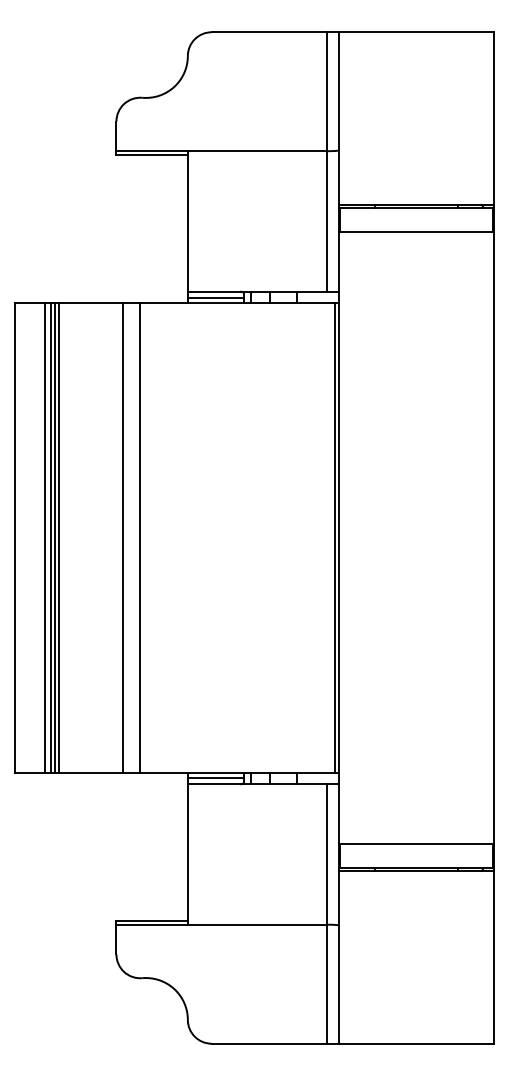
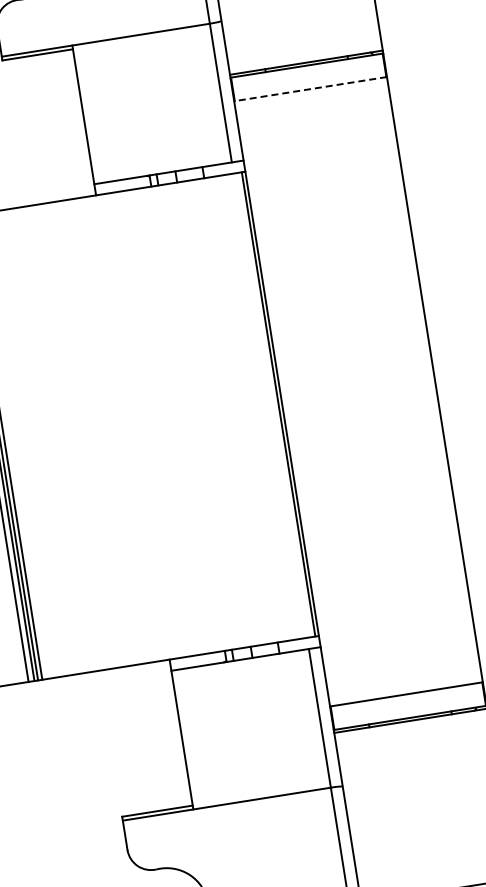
line: (415, 231) -> (309, 89), solid -> dashed
line: (215, 297) -> (122, 185), removed
line: (123, 537) -> (69, 437), removed
line: (140, 537) -> (86, 434), removed
line: (215, 778) -> (197, 660), removed

